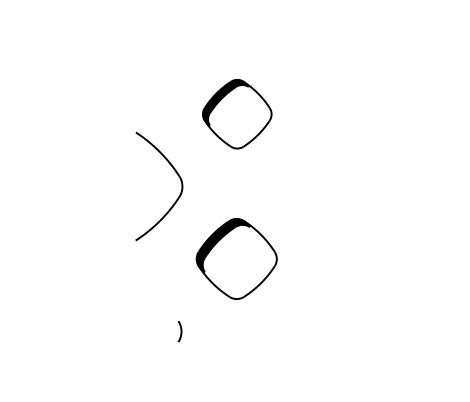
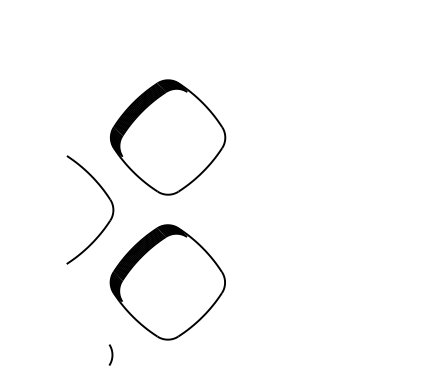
part: (237, 114) -> (168, 137), size x1.67
part: (236, 258) -> (167, 281), size x1.43

